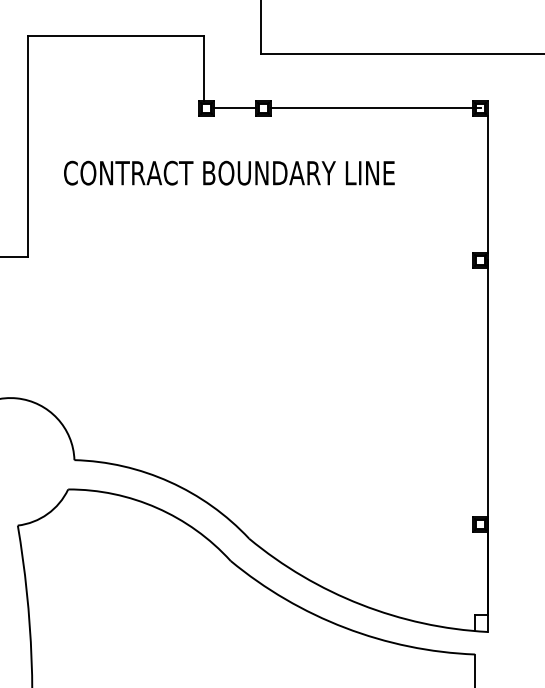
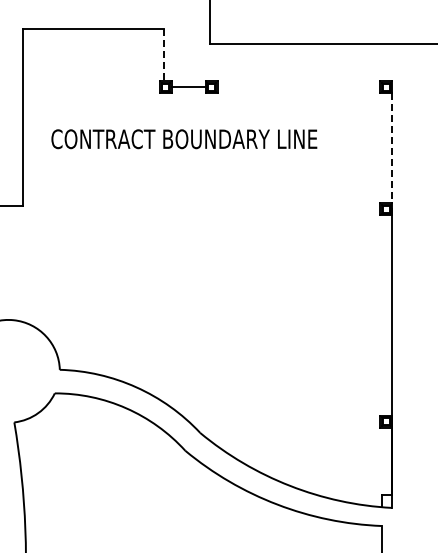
line: (203, 68) -> (163, 55), solid -> dashed
line: (375, 108) -> (301, 87), removed
line: (488, 184) -> (392, 148), solid -> dashed

